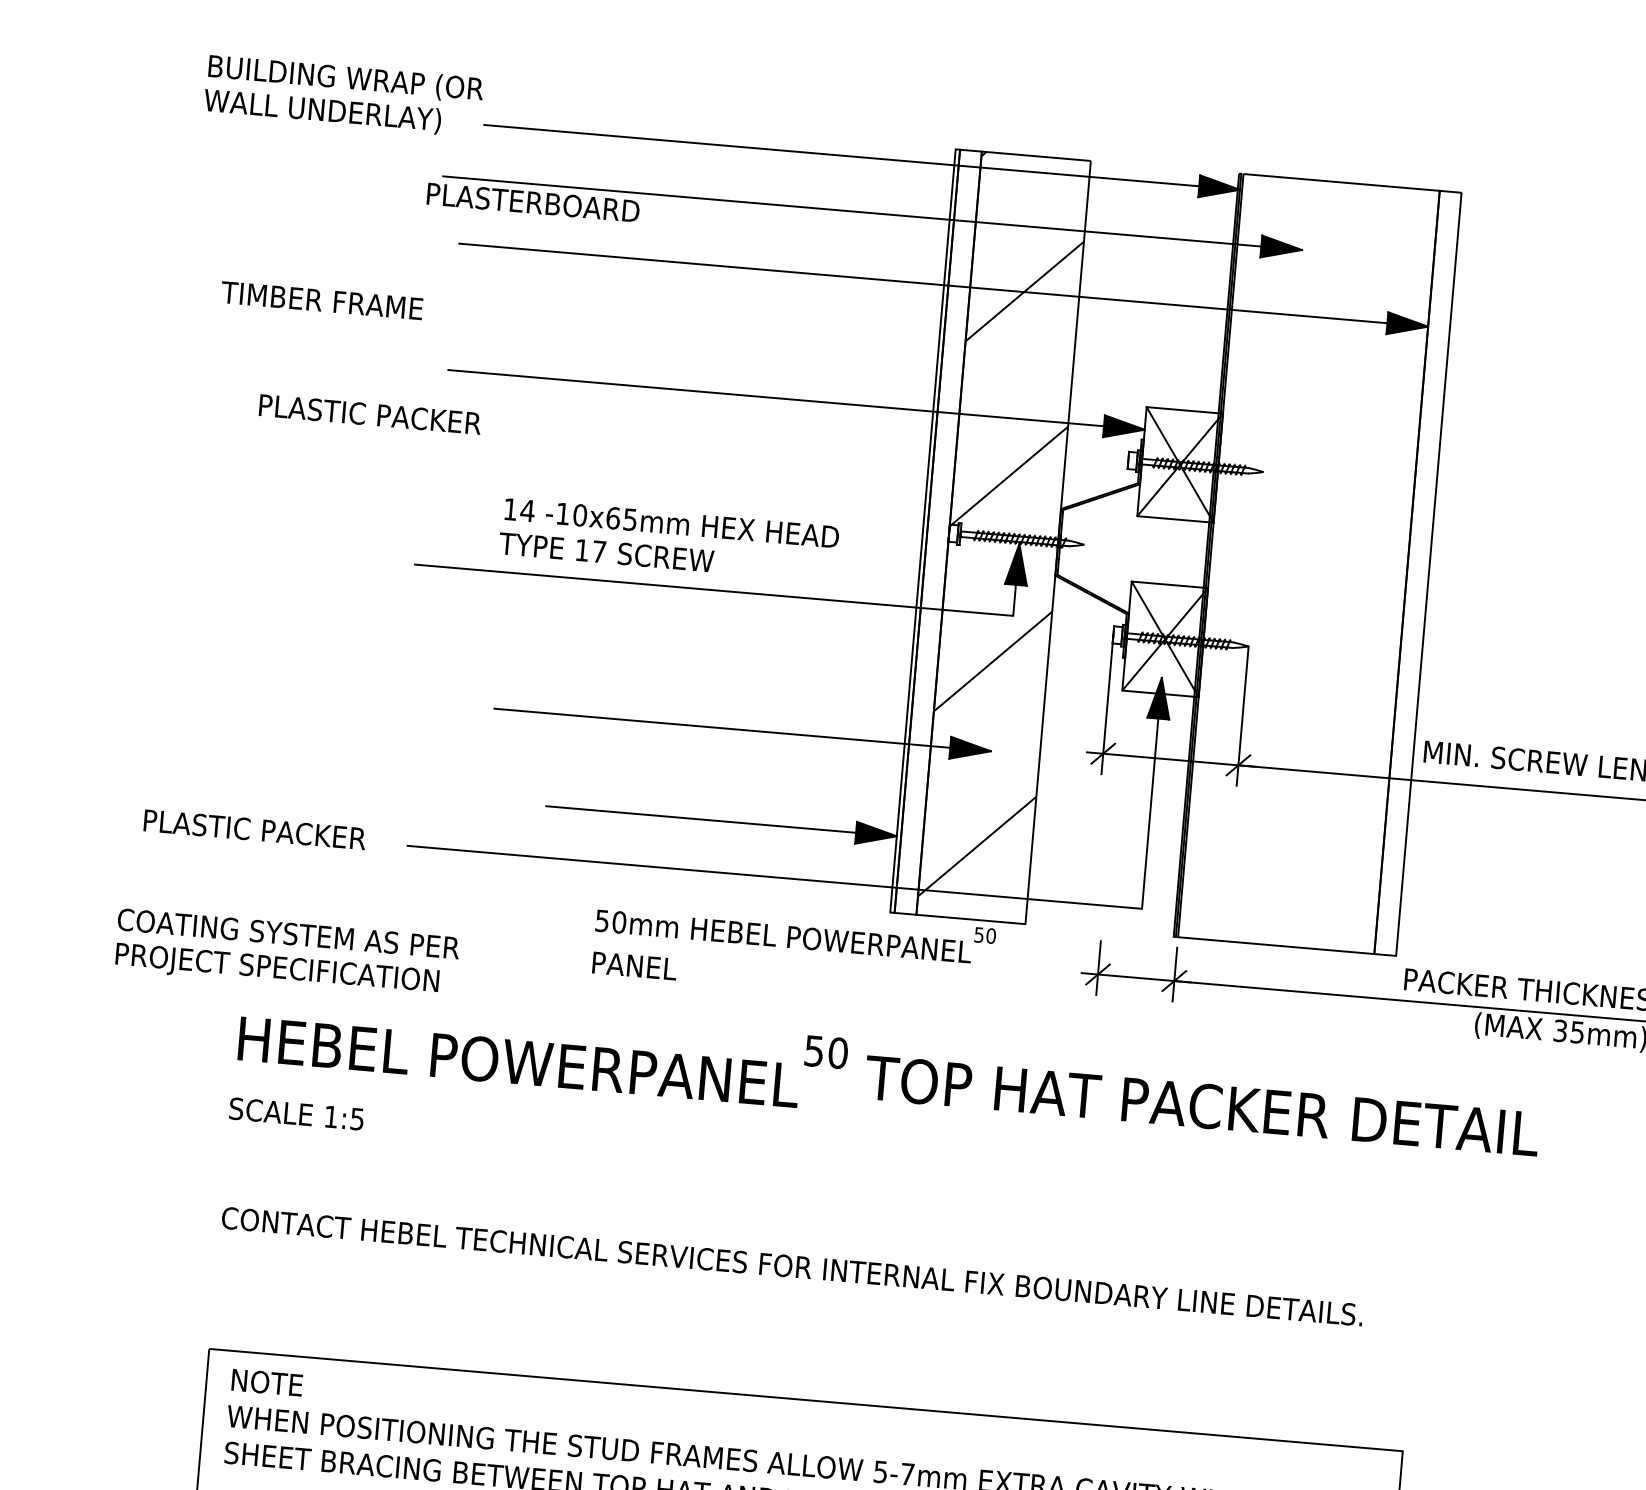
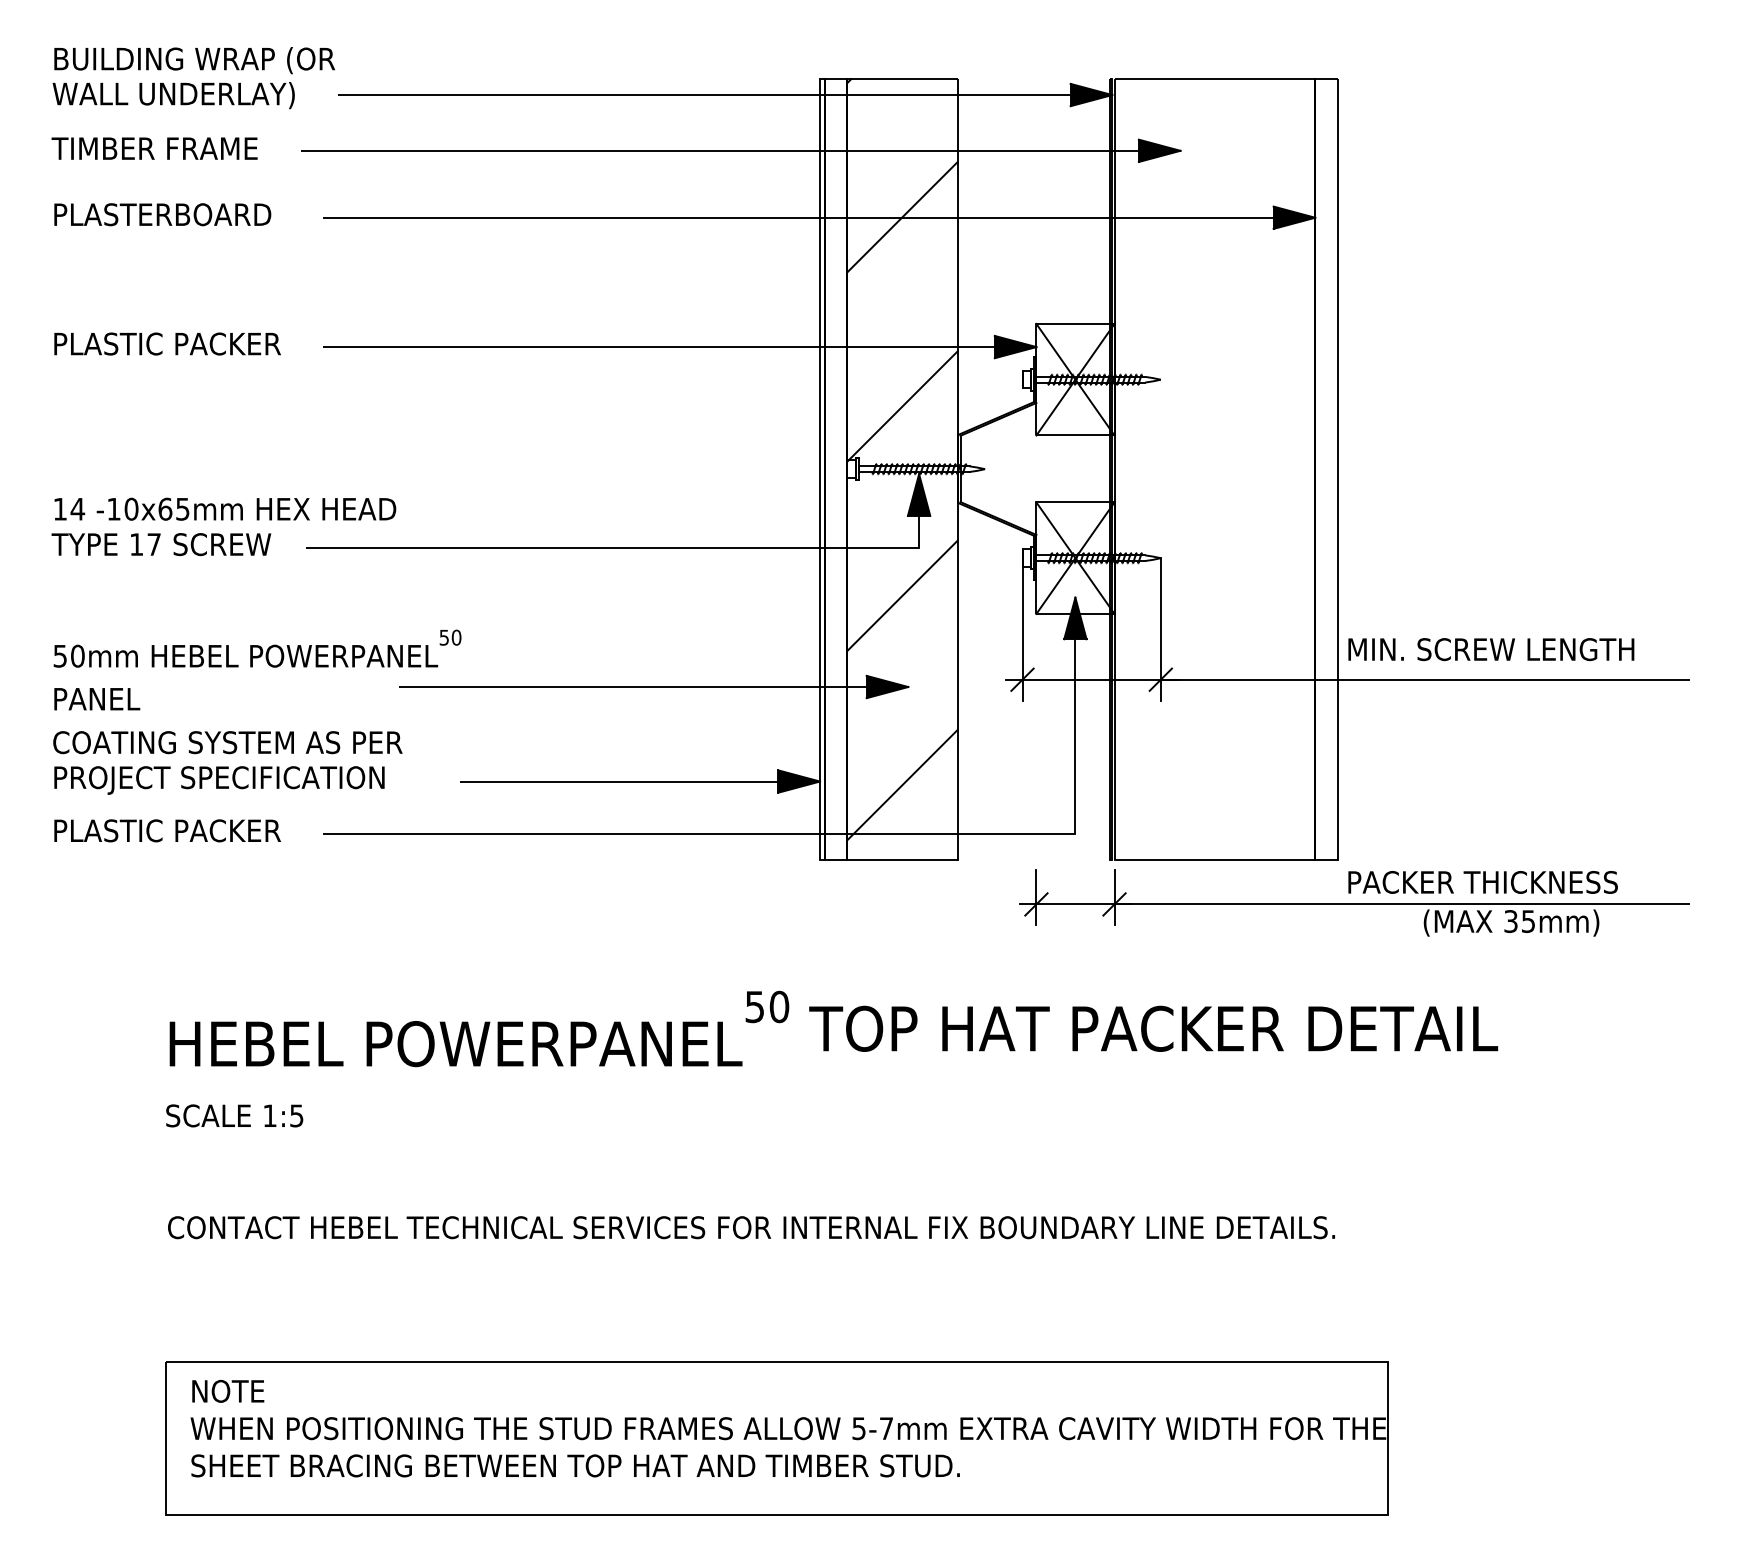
text: (533, 202) -> (162, 214), moved
text: (321, 300) -> (154, 148), moved
text: (370, 413) -> (167, 343), moved
text: (668, 539) -> (223, 526), moved
text: (793, 950) -> (257, 669), moved
text: (286, 953) -> (227, 762), moved

